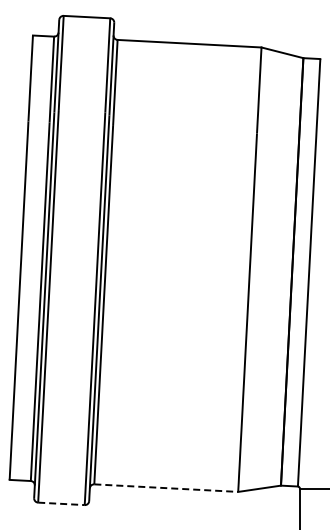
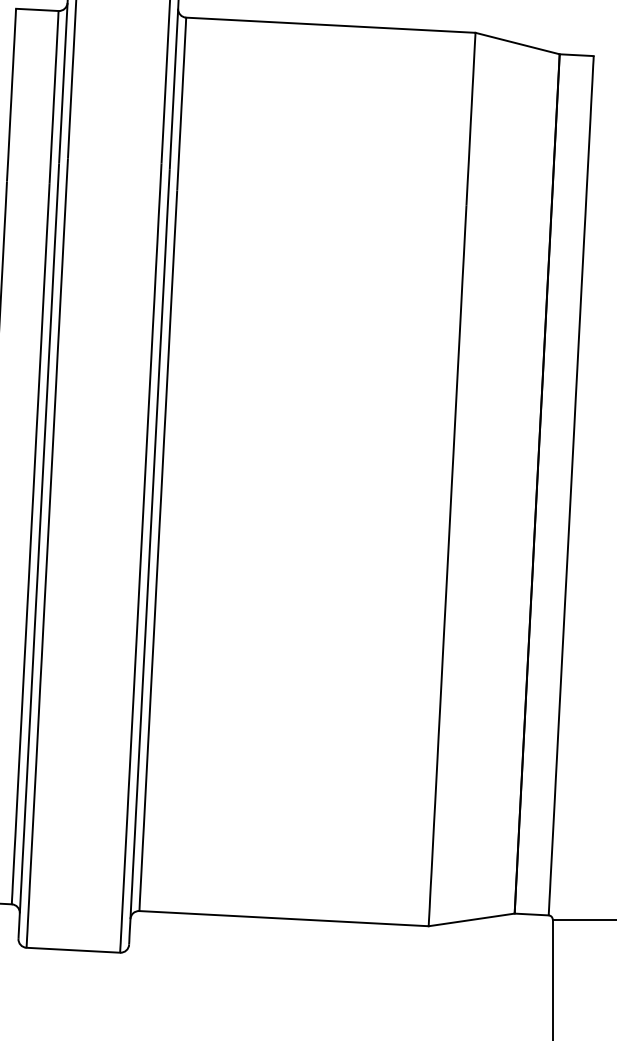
line: (166, 488) -> (284, 919), dashed -> solid
line: (61, 503) -> (73, 949), dashed -> solid

